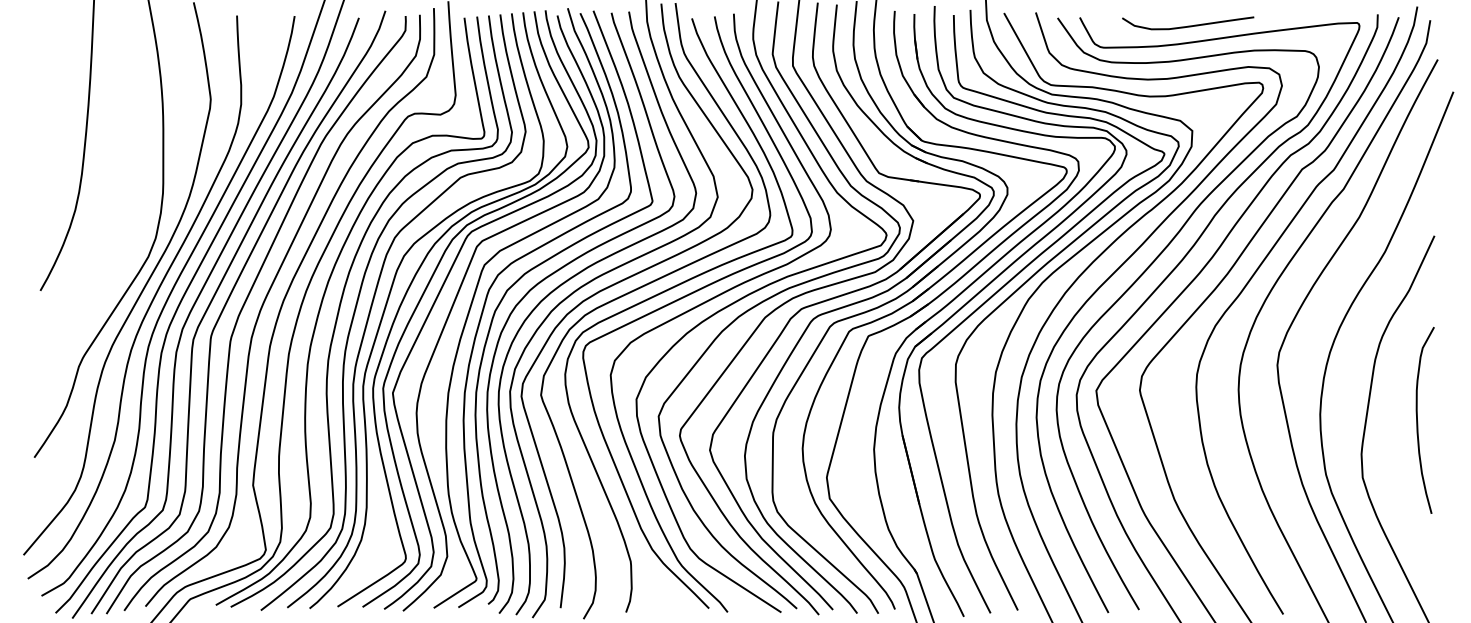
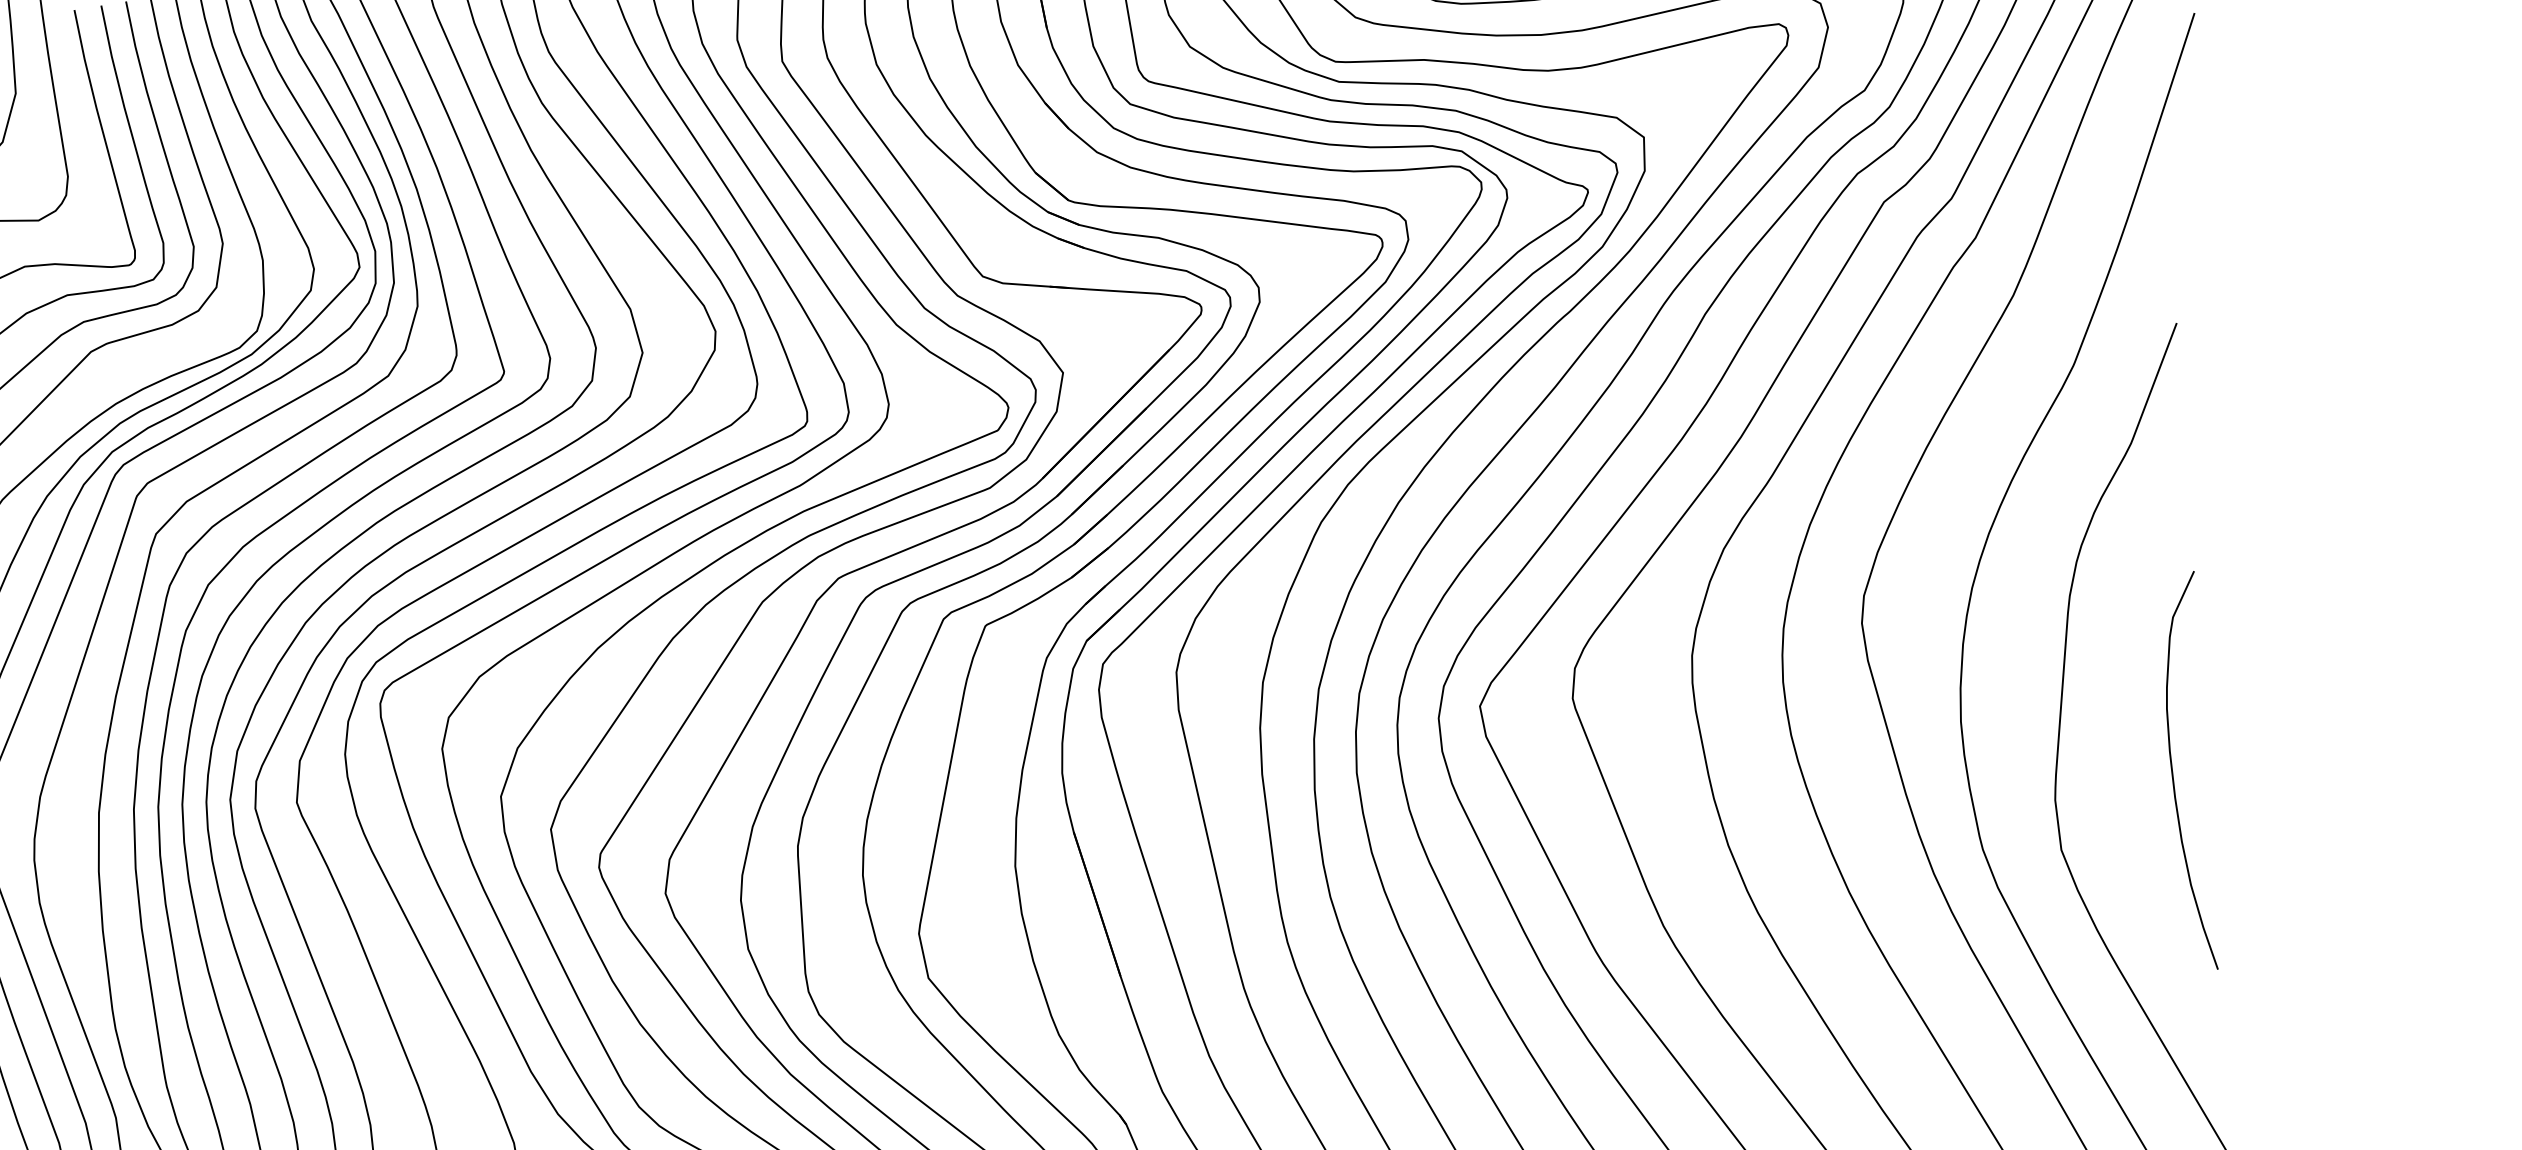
curve: (1418, 422) -> (2175, 776), moved

